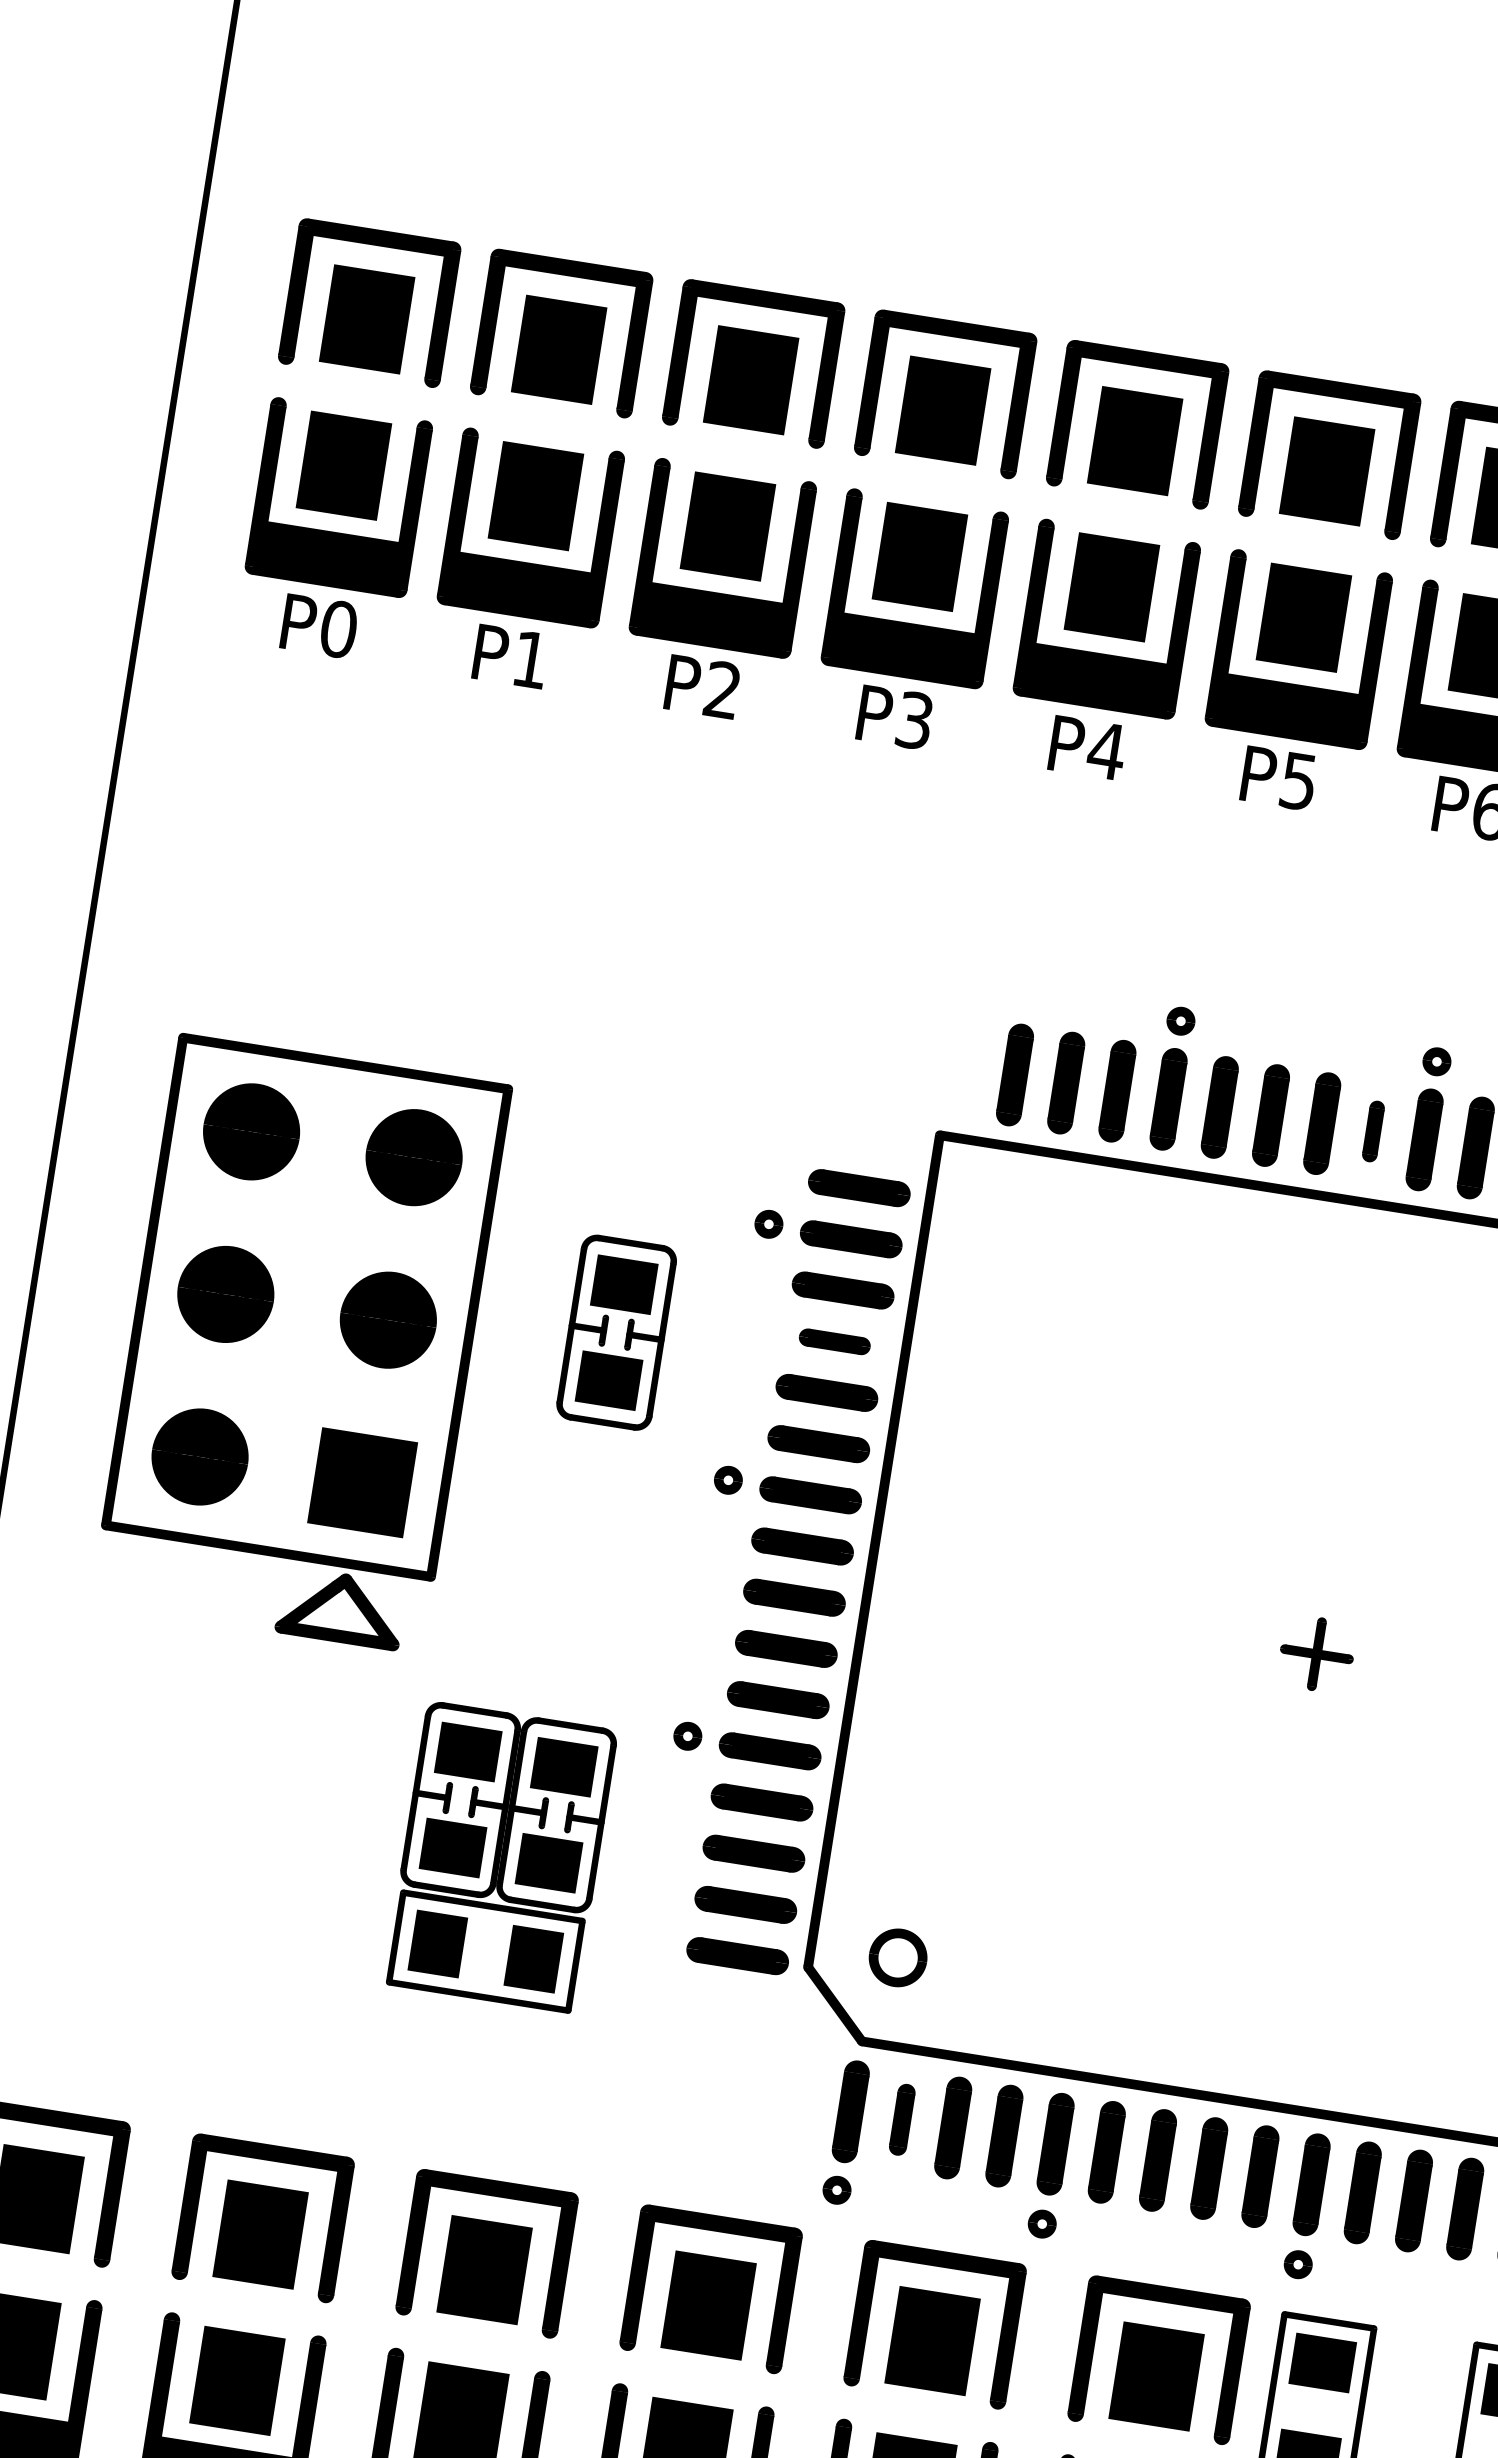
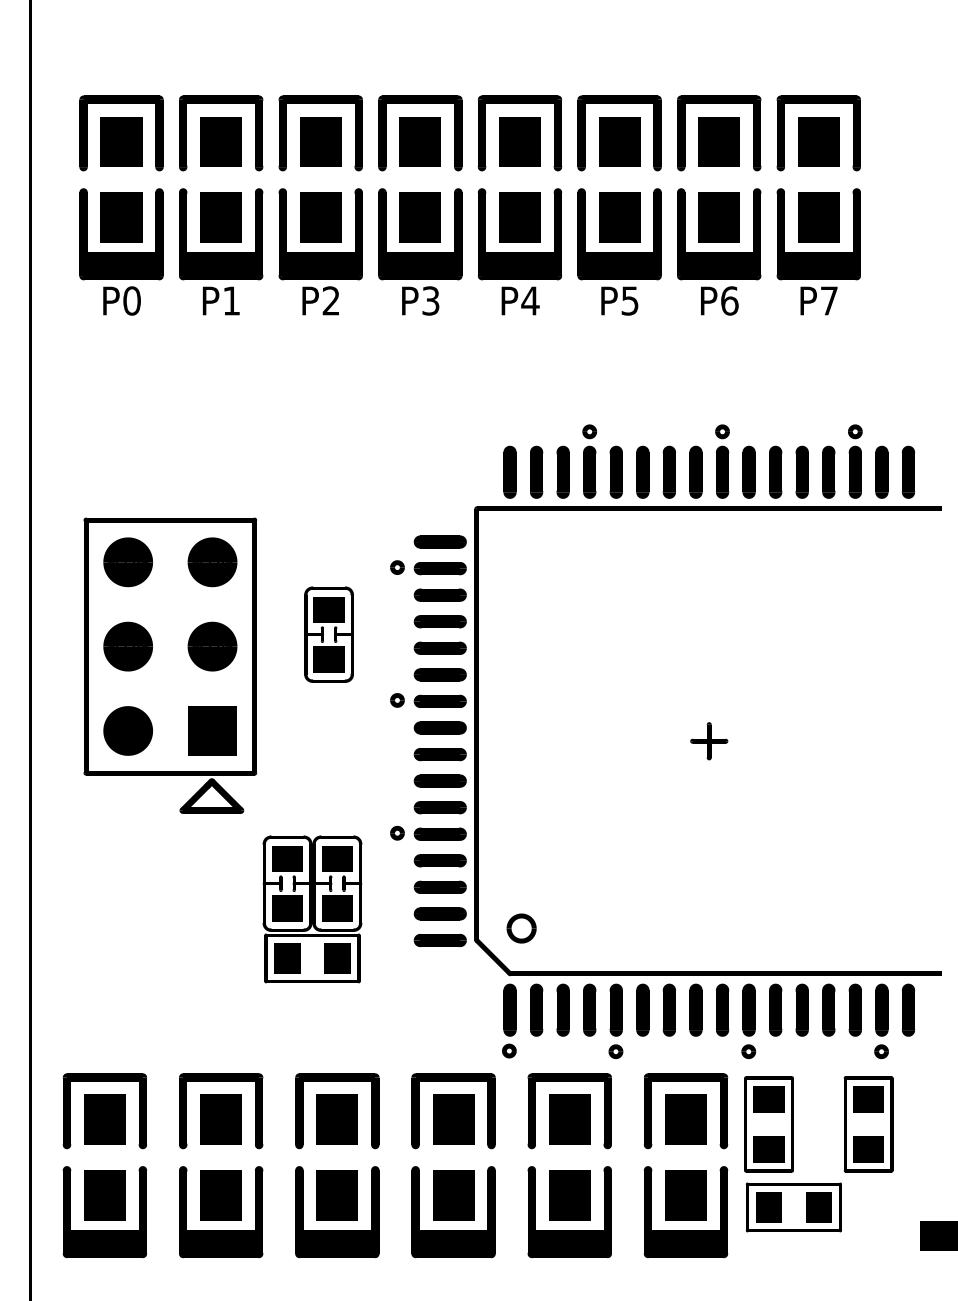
part: (1372, 1130) -> (695, 471), size x1.67
part: (833, 1340) -> (439, 621), size x1.43
part: (902, 2118) -> (536, 1009), size x1.43

